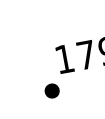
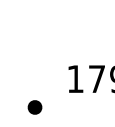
part: (51, 91) -> (34, 107), moved

